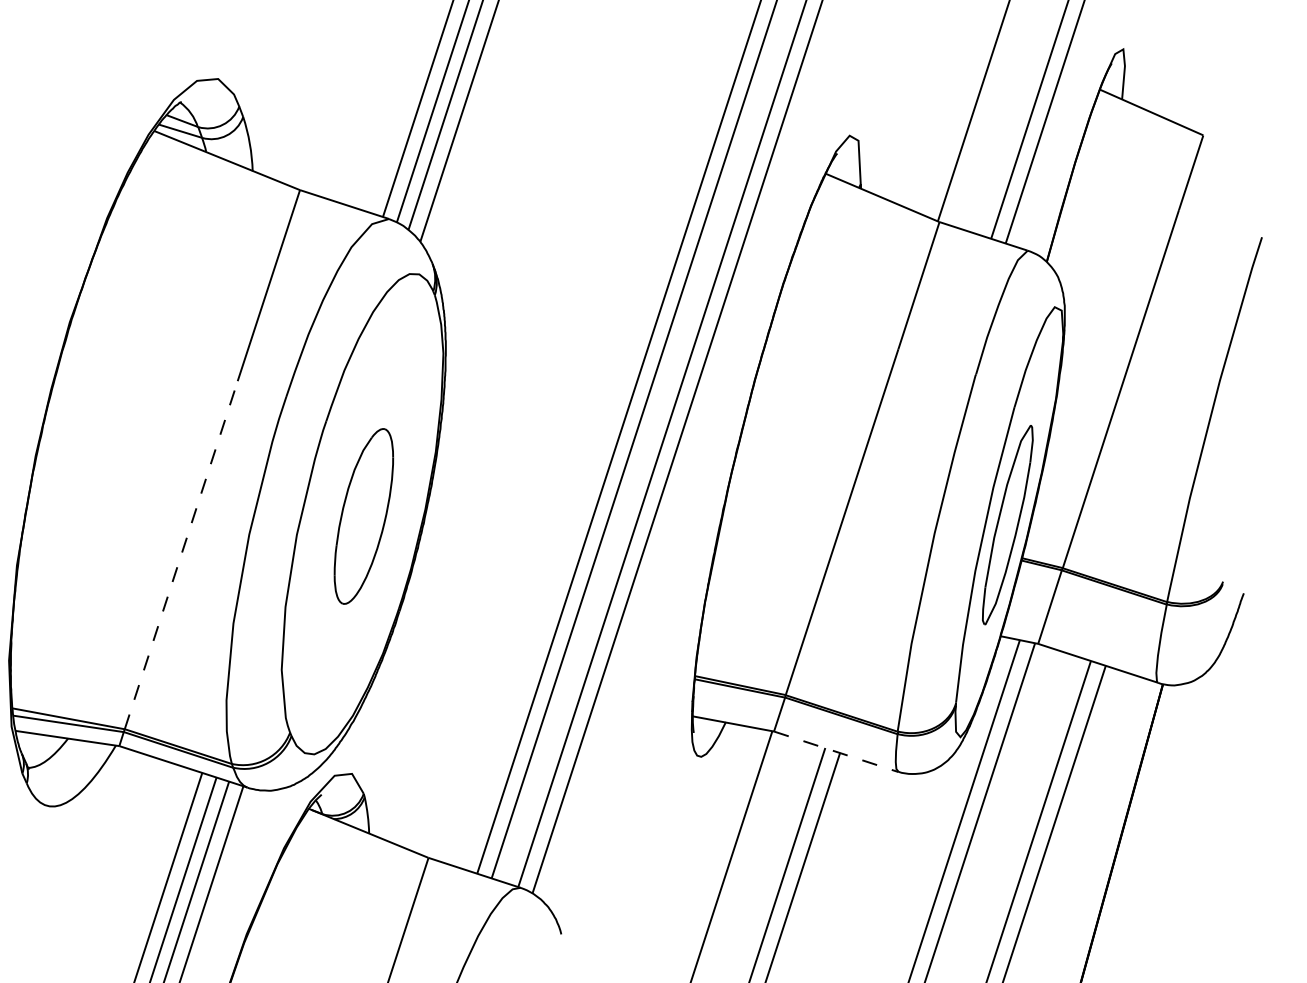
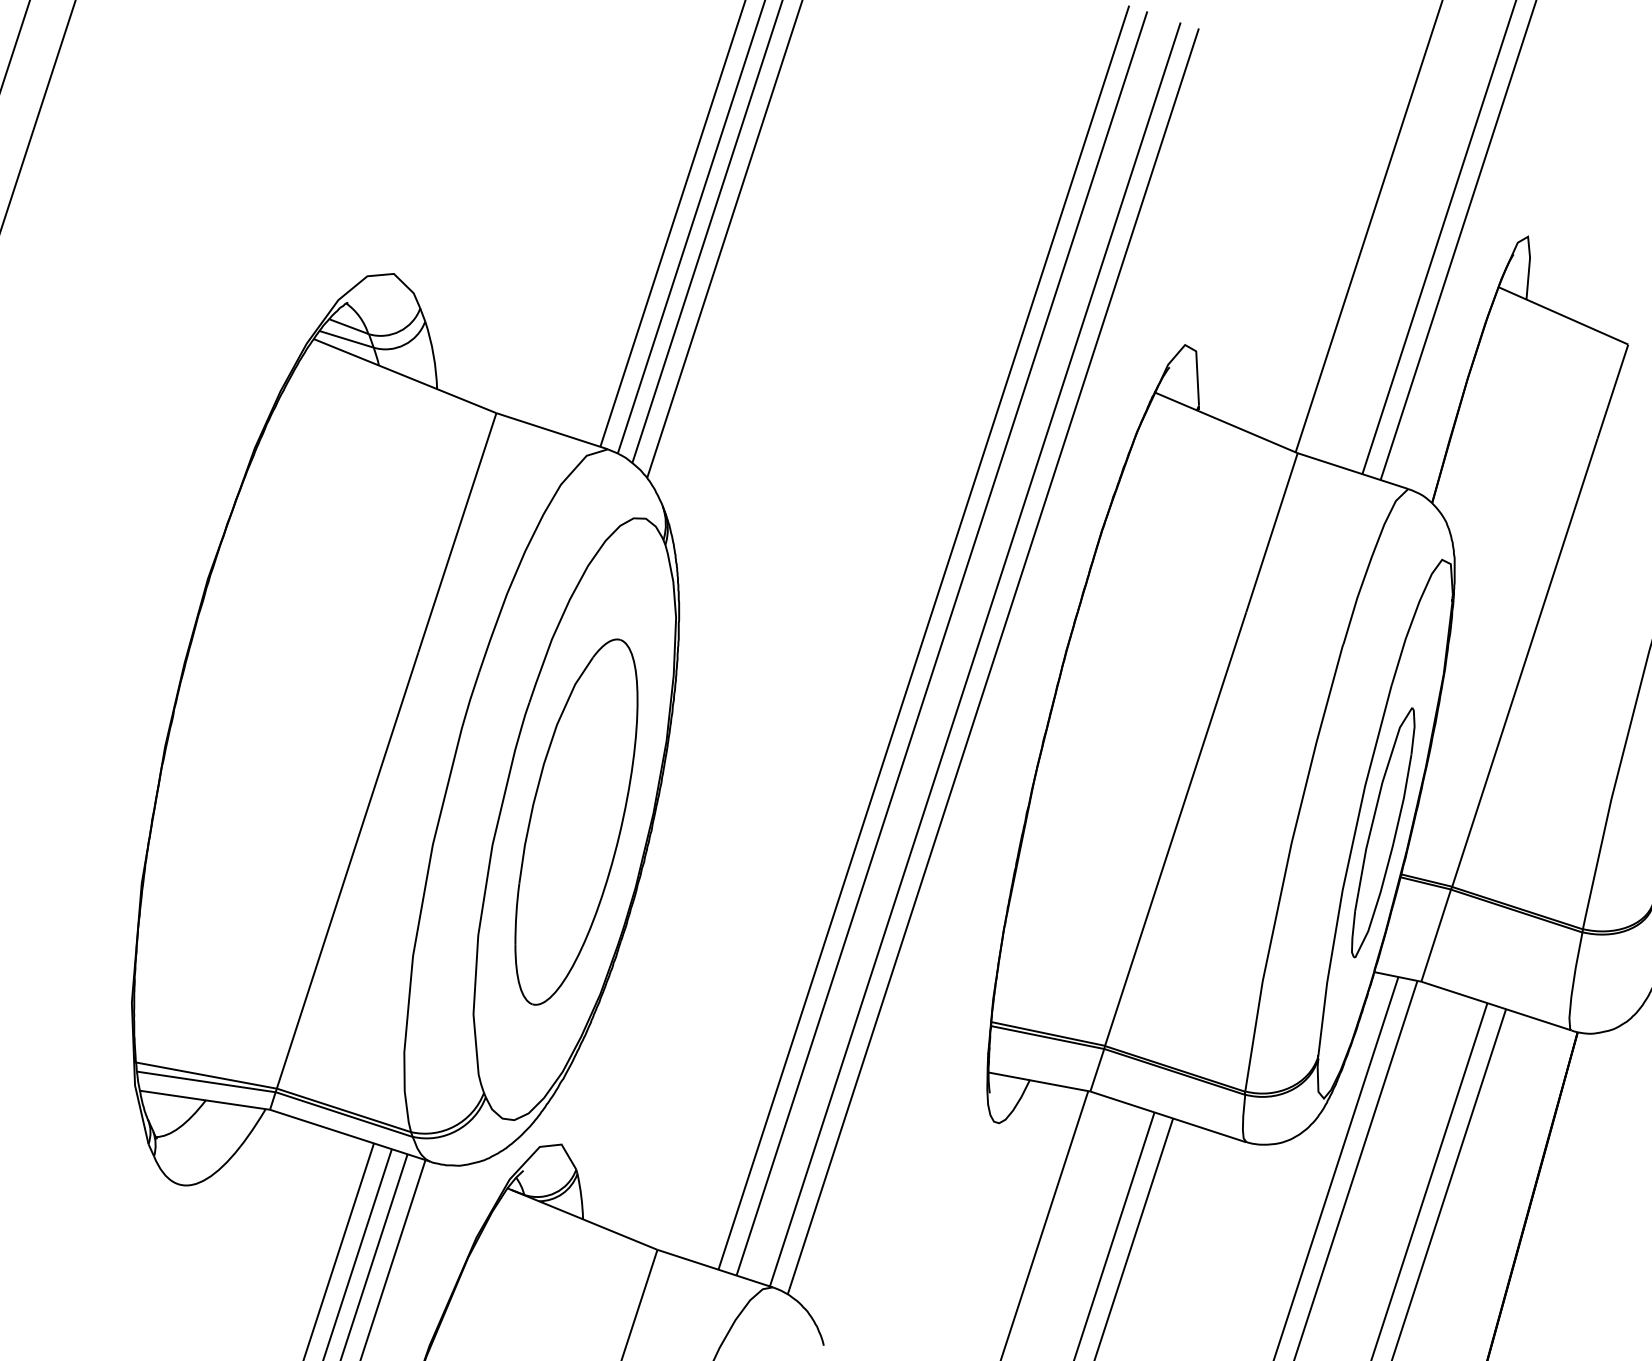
part: (363, 516) -> (576, 821), size x1.67
line: (181, 555) -> (347, 870), dashed -> solid
line: (836, 751) -> (1168, 1116), dashed -> solid

